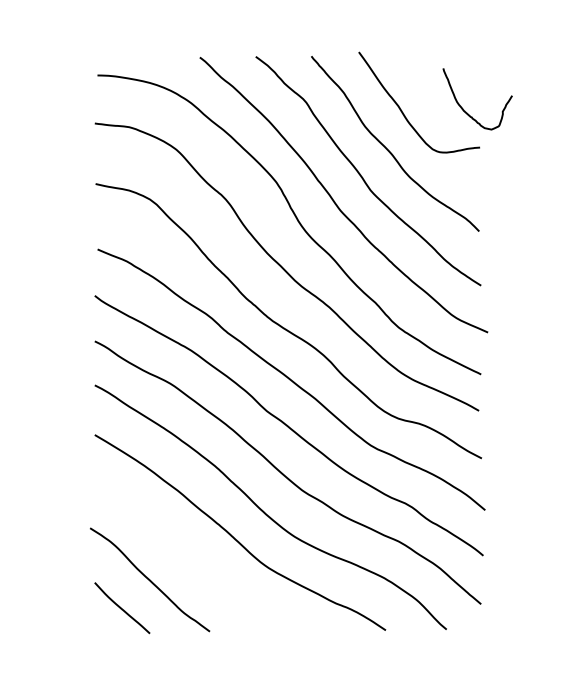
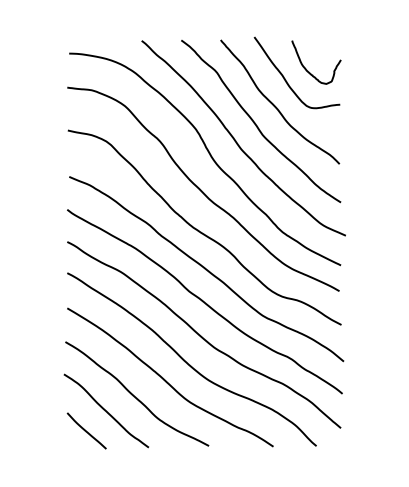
curve: (466, 110) -> (308, 70), moved
curve: (189, 558) -> (134, 395), added

